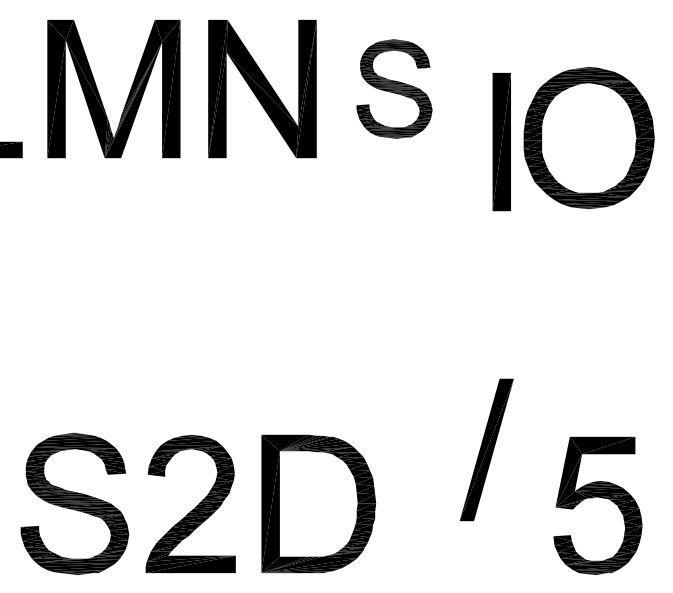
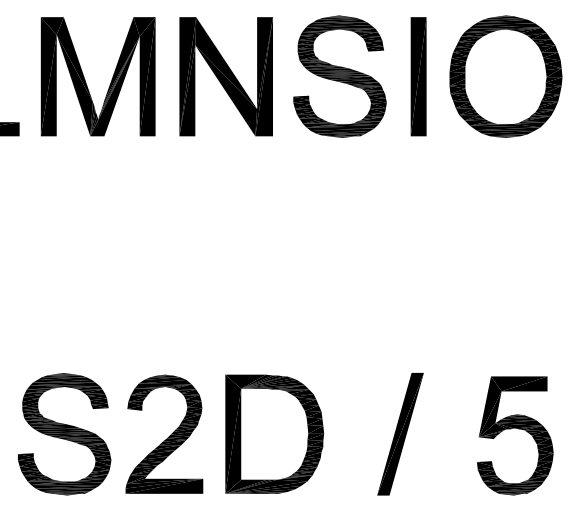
part: (394, 88) -> (339, 76), size x1.43
part: (588, 137) -> (505, 76), moved
part: (501, 142) -> (418, 77), moved
part: (486, 449) -> (400, 433), moved

